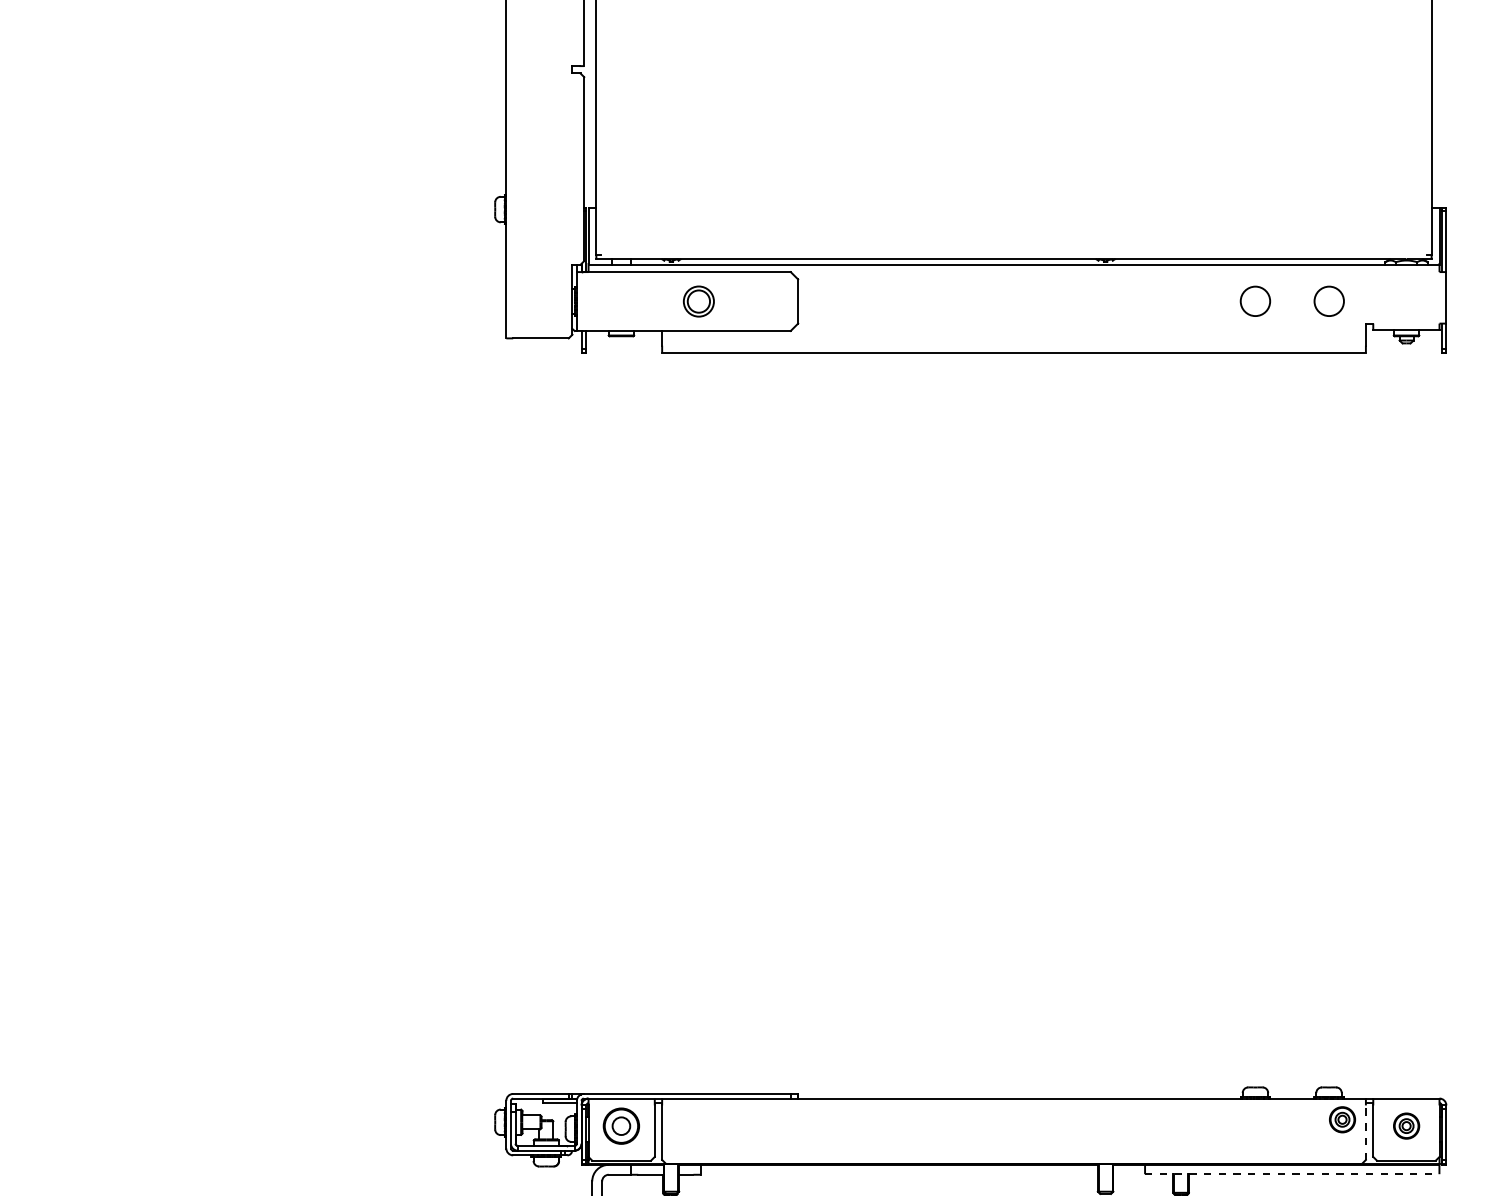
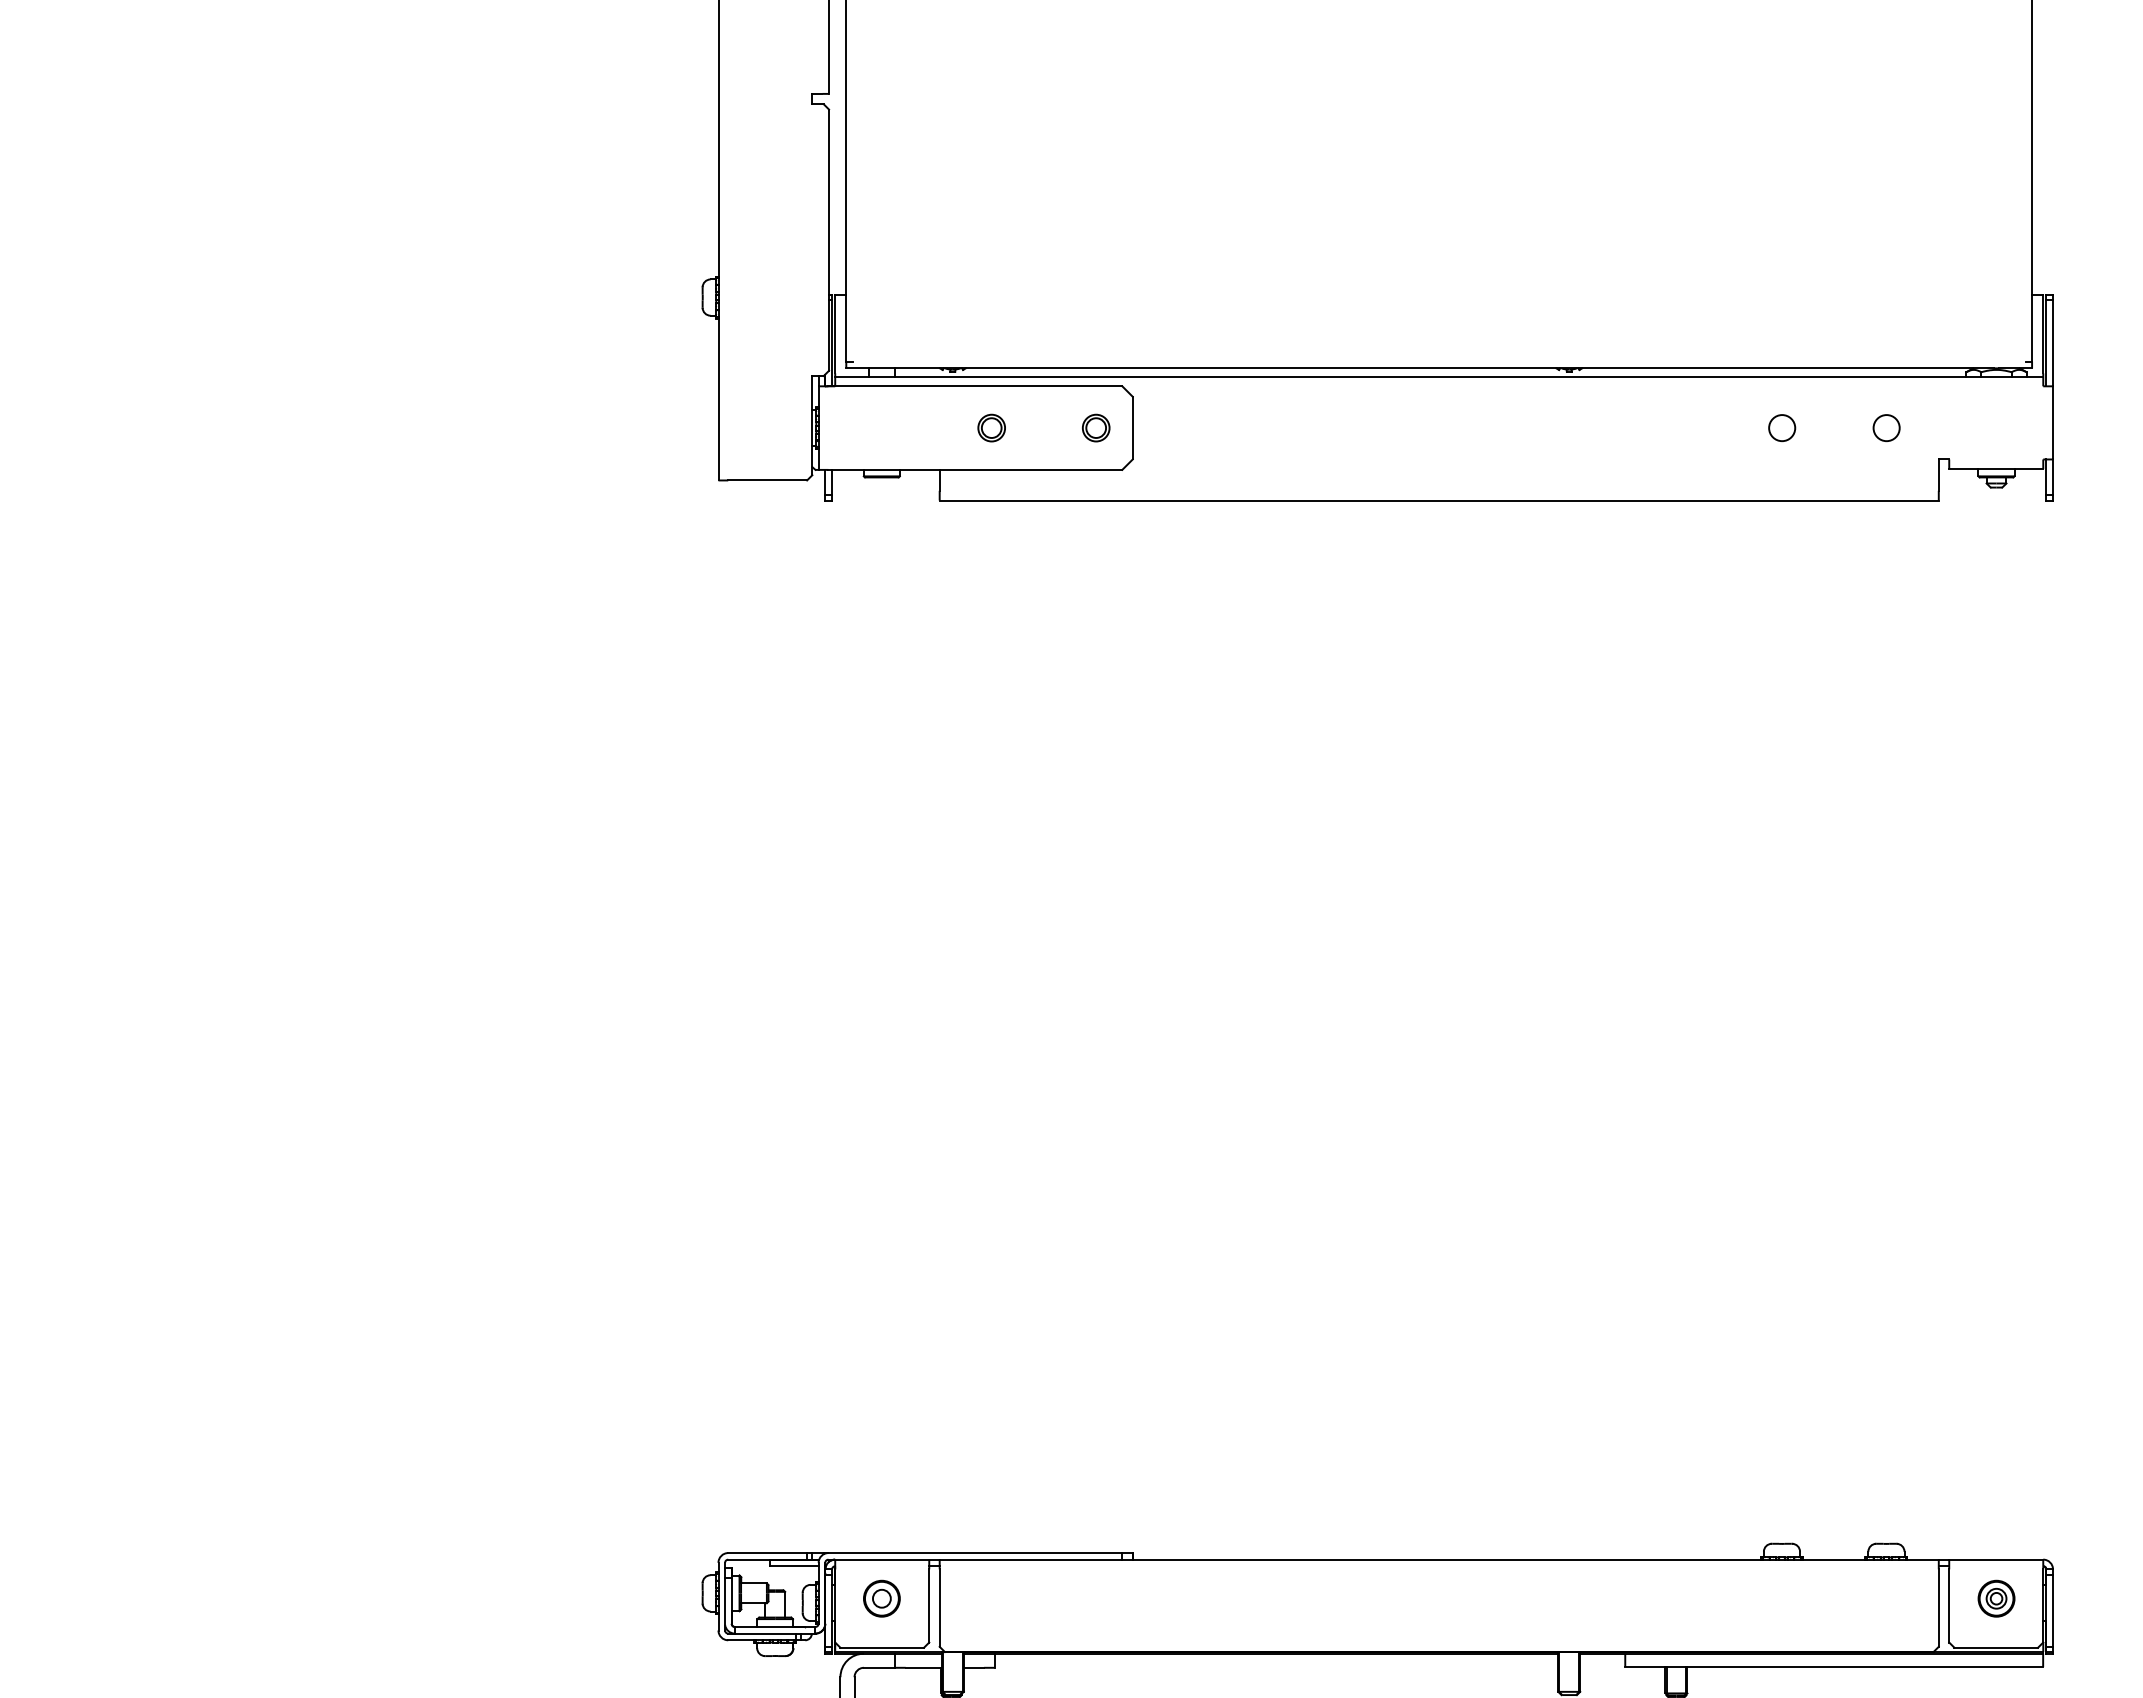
part: (698, 301) -> (991, 427), size x0.62
part: (772, 301) -> (1096, 427), added
circle: (1255, 301) -> (1782, 428), size x0.62
circle: (1329, 301) -> (1886, 428), size x0.62
part: (1342, 1119) -> (1905, 1589), removed
part: (621, 1125) -> (881, 1598), size x0.71
line: (1365, 1132) -> (1938, 1608), dashed -> solid
line: (1292, 1173) -> (1834, 1666), dashed -> solid

